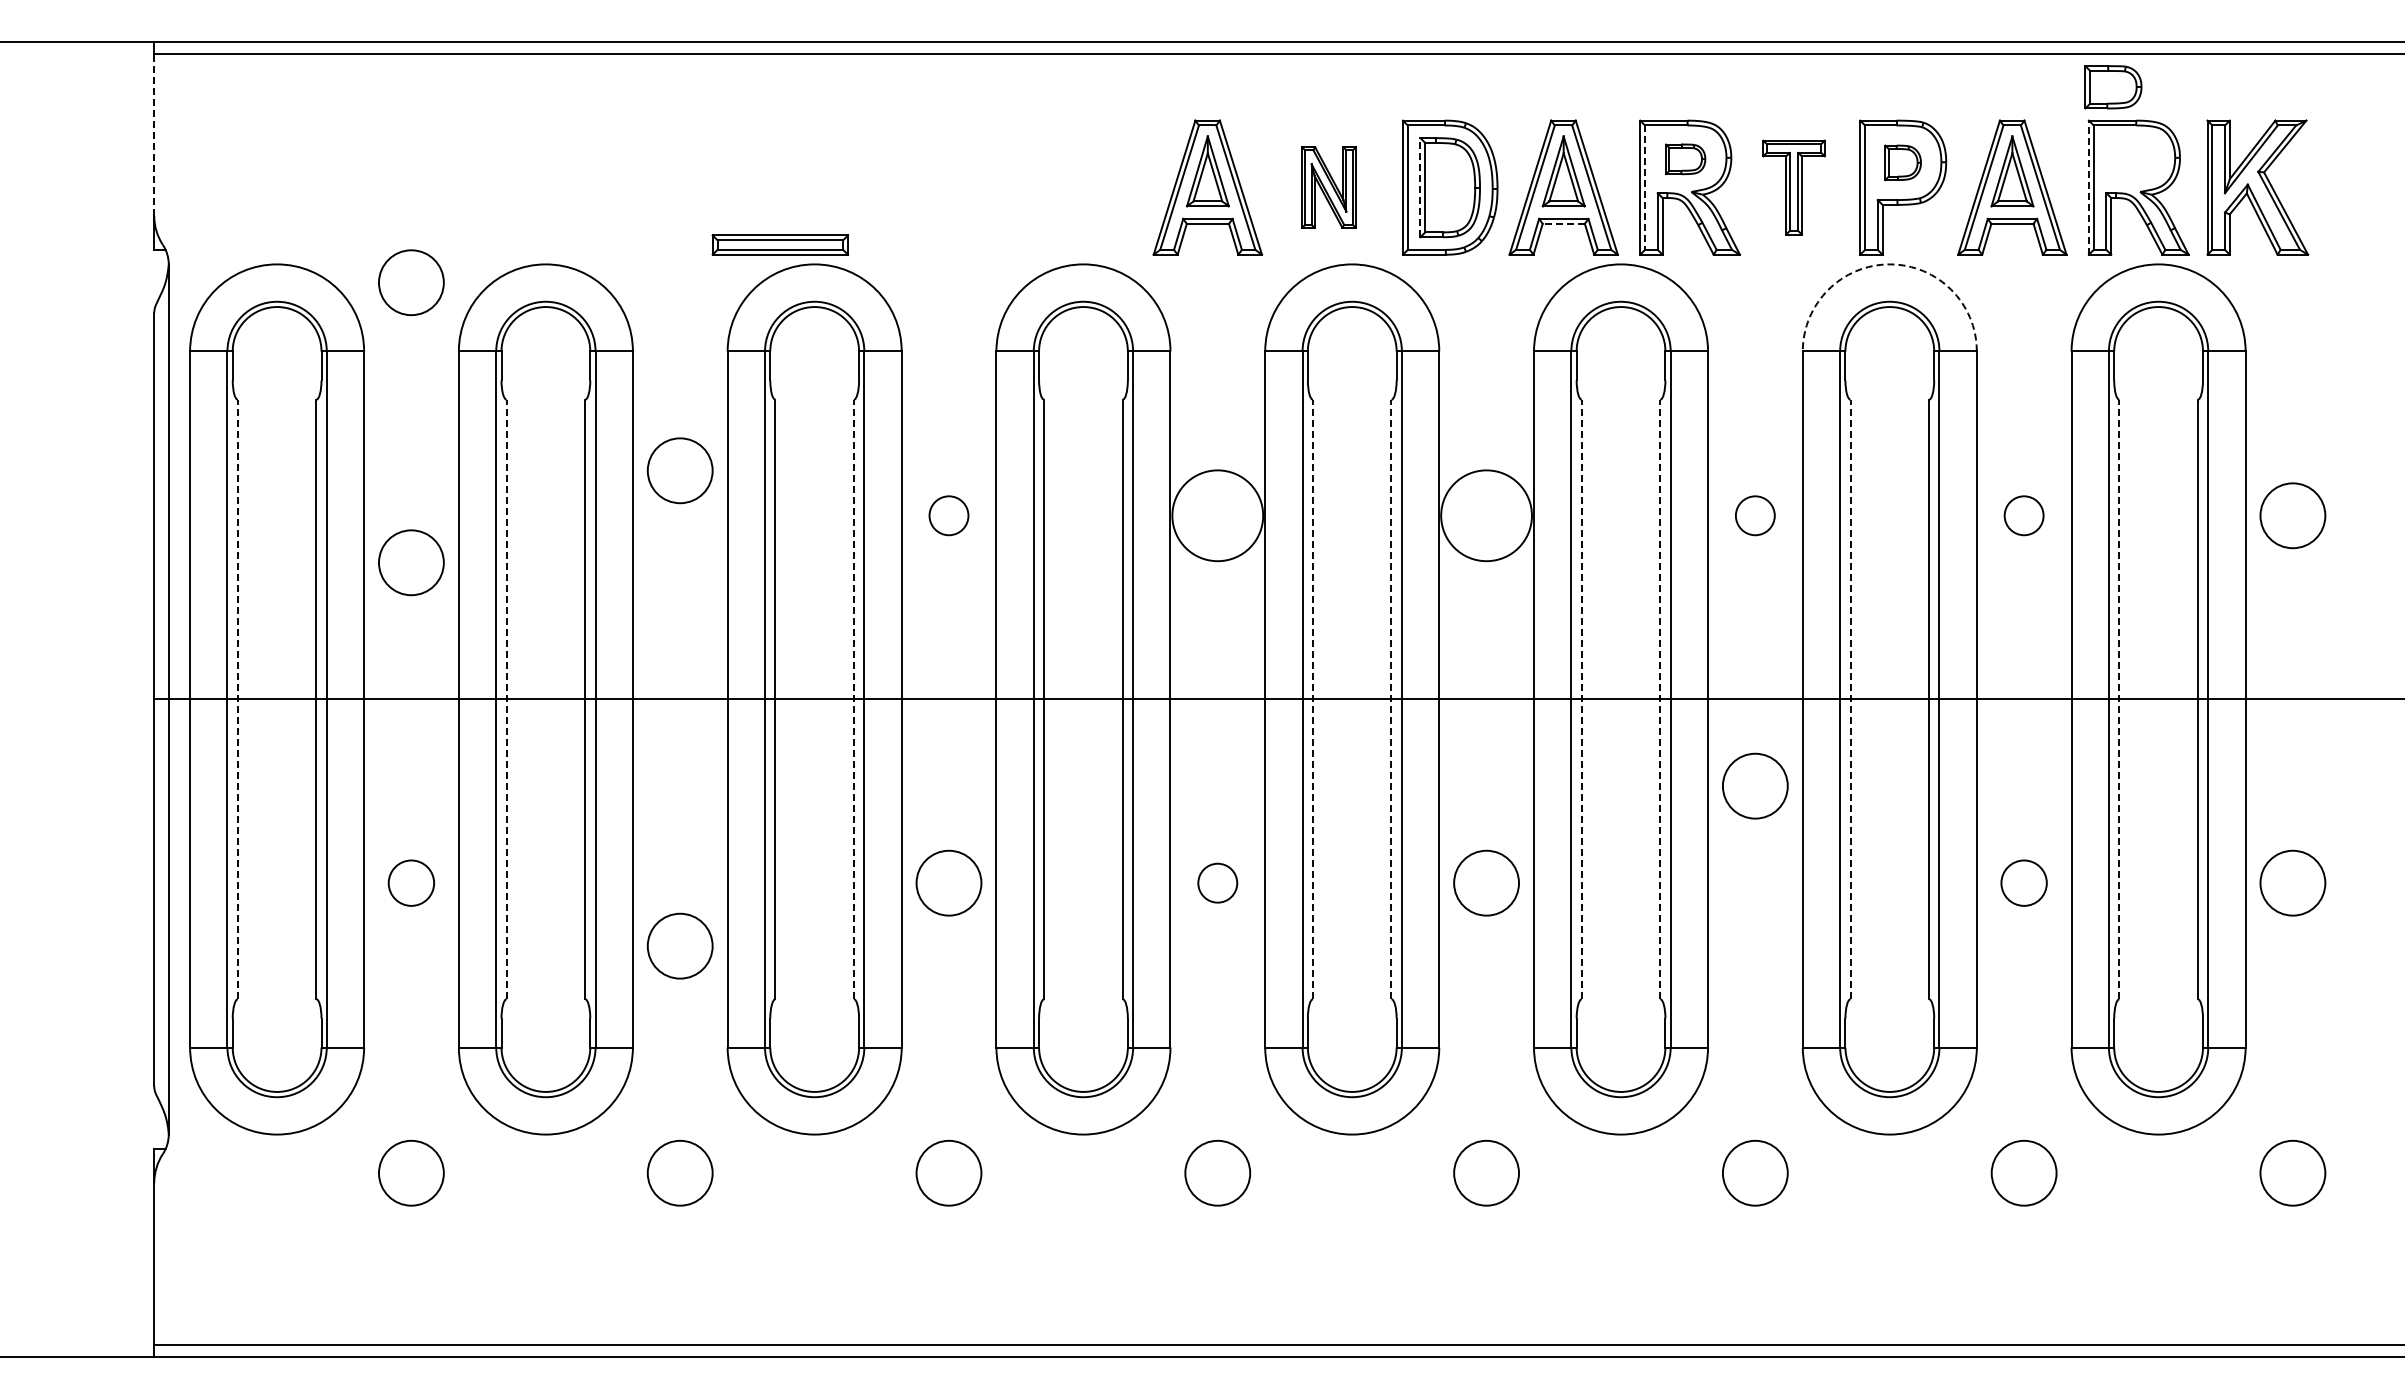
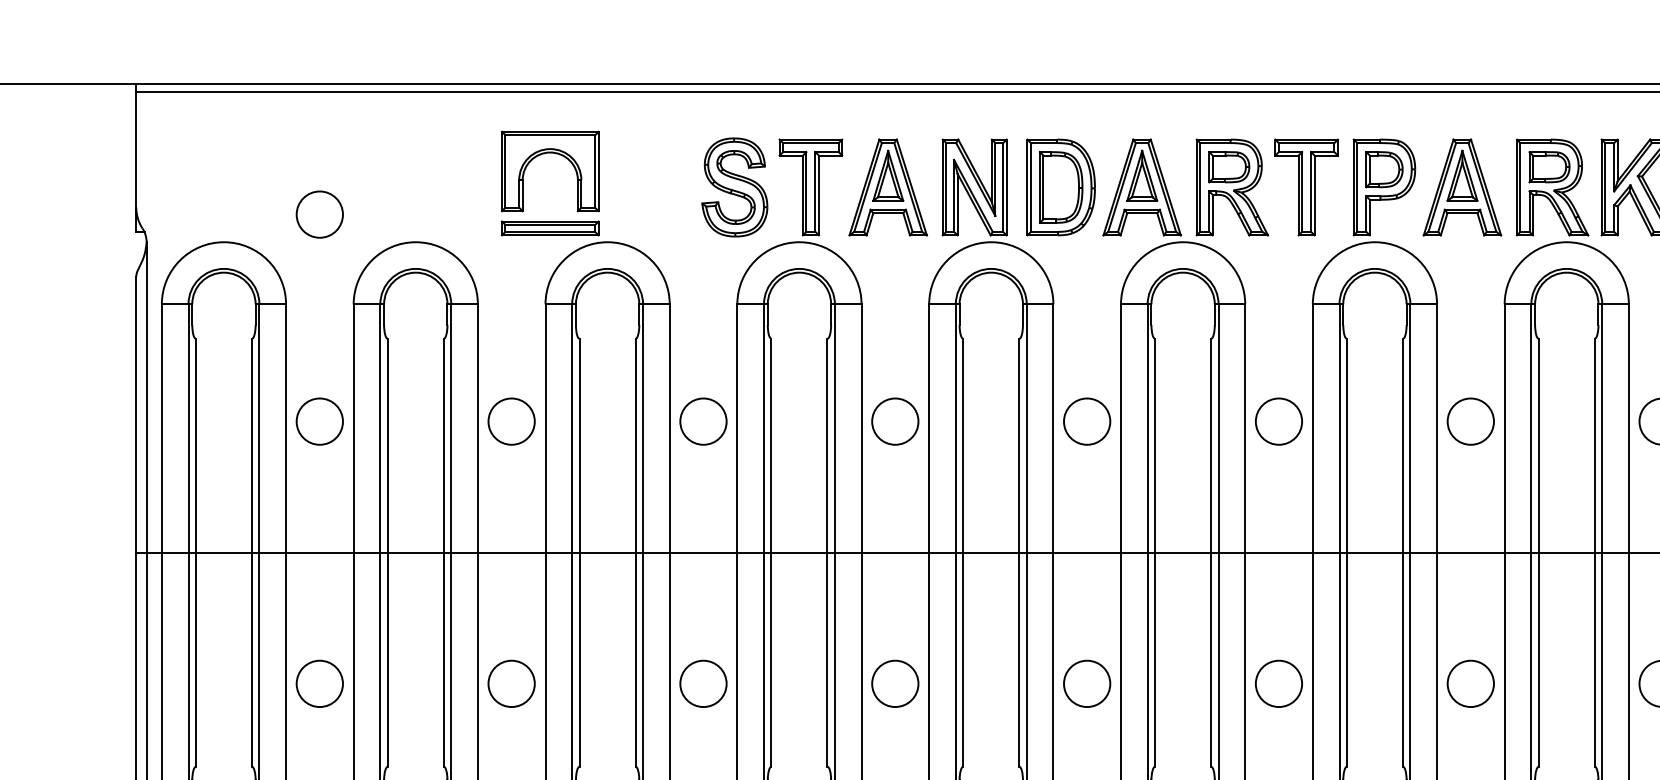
part: (2113, 87) -> (1549, 167), moved
line: (154, 134) -> (136, 149), dashed -> solid
part: (728, 140) -> (546, 153), added
part: (1685, 159) -> (1229, 167), size x1.43
part: (1902, 162) -> (1384, 169), size x1.43
part: (992, 187) -> (734, 187), added
part: (1099, 187) -> (810, 187), added
part: (1328, 187) -> (974, 187), size x1.67
line: (1420, 187) -> (1039, 187), dashed -> solid
part: (1793, 187) -> (1306, 187), size x1.43
line: (2088, 187) -> (1516, 187), dashed -> solid
line: (1645, 188) -> (1200, 188), dashed -> solid
line: (1563, 223) -> (1142, 213), dashed -> solid
part: (780, 244) -> (550, 228), moved
arc: (1889, 264) -> (1374, 242), dashed -> solid
circle: (411, 282) -> (319, 214), moved
circle: (679, 470) -> (511, 421), moved
circle: (948, 515) -> (703, 421), size x1.67
circle: (1217, 515) -> (895, 421), size x0.71
circle: (1486, 515) -> (1087, 421), size x0.71
circle: (1754, 515) -> (1278, 421), size x1.67
circle: (2023, 515) -> (1470, 421), size x1.67
circle: (411, 562) -> (319, 421), moved
line: (237, 699) -> (195, 552), dashed -> solid
line: (506, 699) -> (387, 552), dashed -> solid
line: (853, 699) -> (635, 552), dashed -> solid
line: (1313, 699) -> (963, 552), dashed -> solid
line: (1391, 699) -> (1019, 552), dashed -> solid
line: (1581, 699) -> (1154, 552), dashed -> solid
line: (1660, 699) -> (1211, 552), dashed -> solid
line: (1850, 699) -> (1346, 552), dashed -> solid
line: (2119, 699) -> (1538, 552), dashed -> solid
circle: (1755, 785) -> (1279, 683), moved
circle: (411, 882) -> (319, 683), size x1.43
circle: (1217, 882) -> (895, 683), size x1.67
circle: (2023, 882) -> (1470, 683), size x1.43
circle: (679, 945) -> (511, 683), moved

